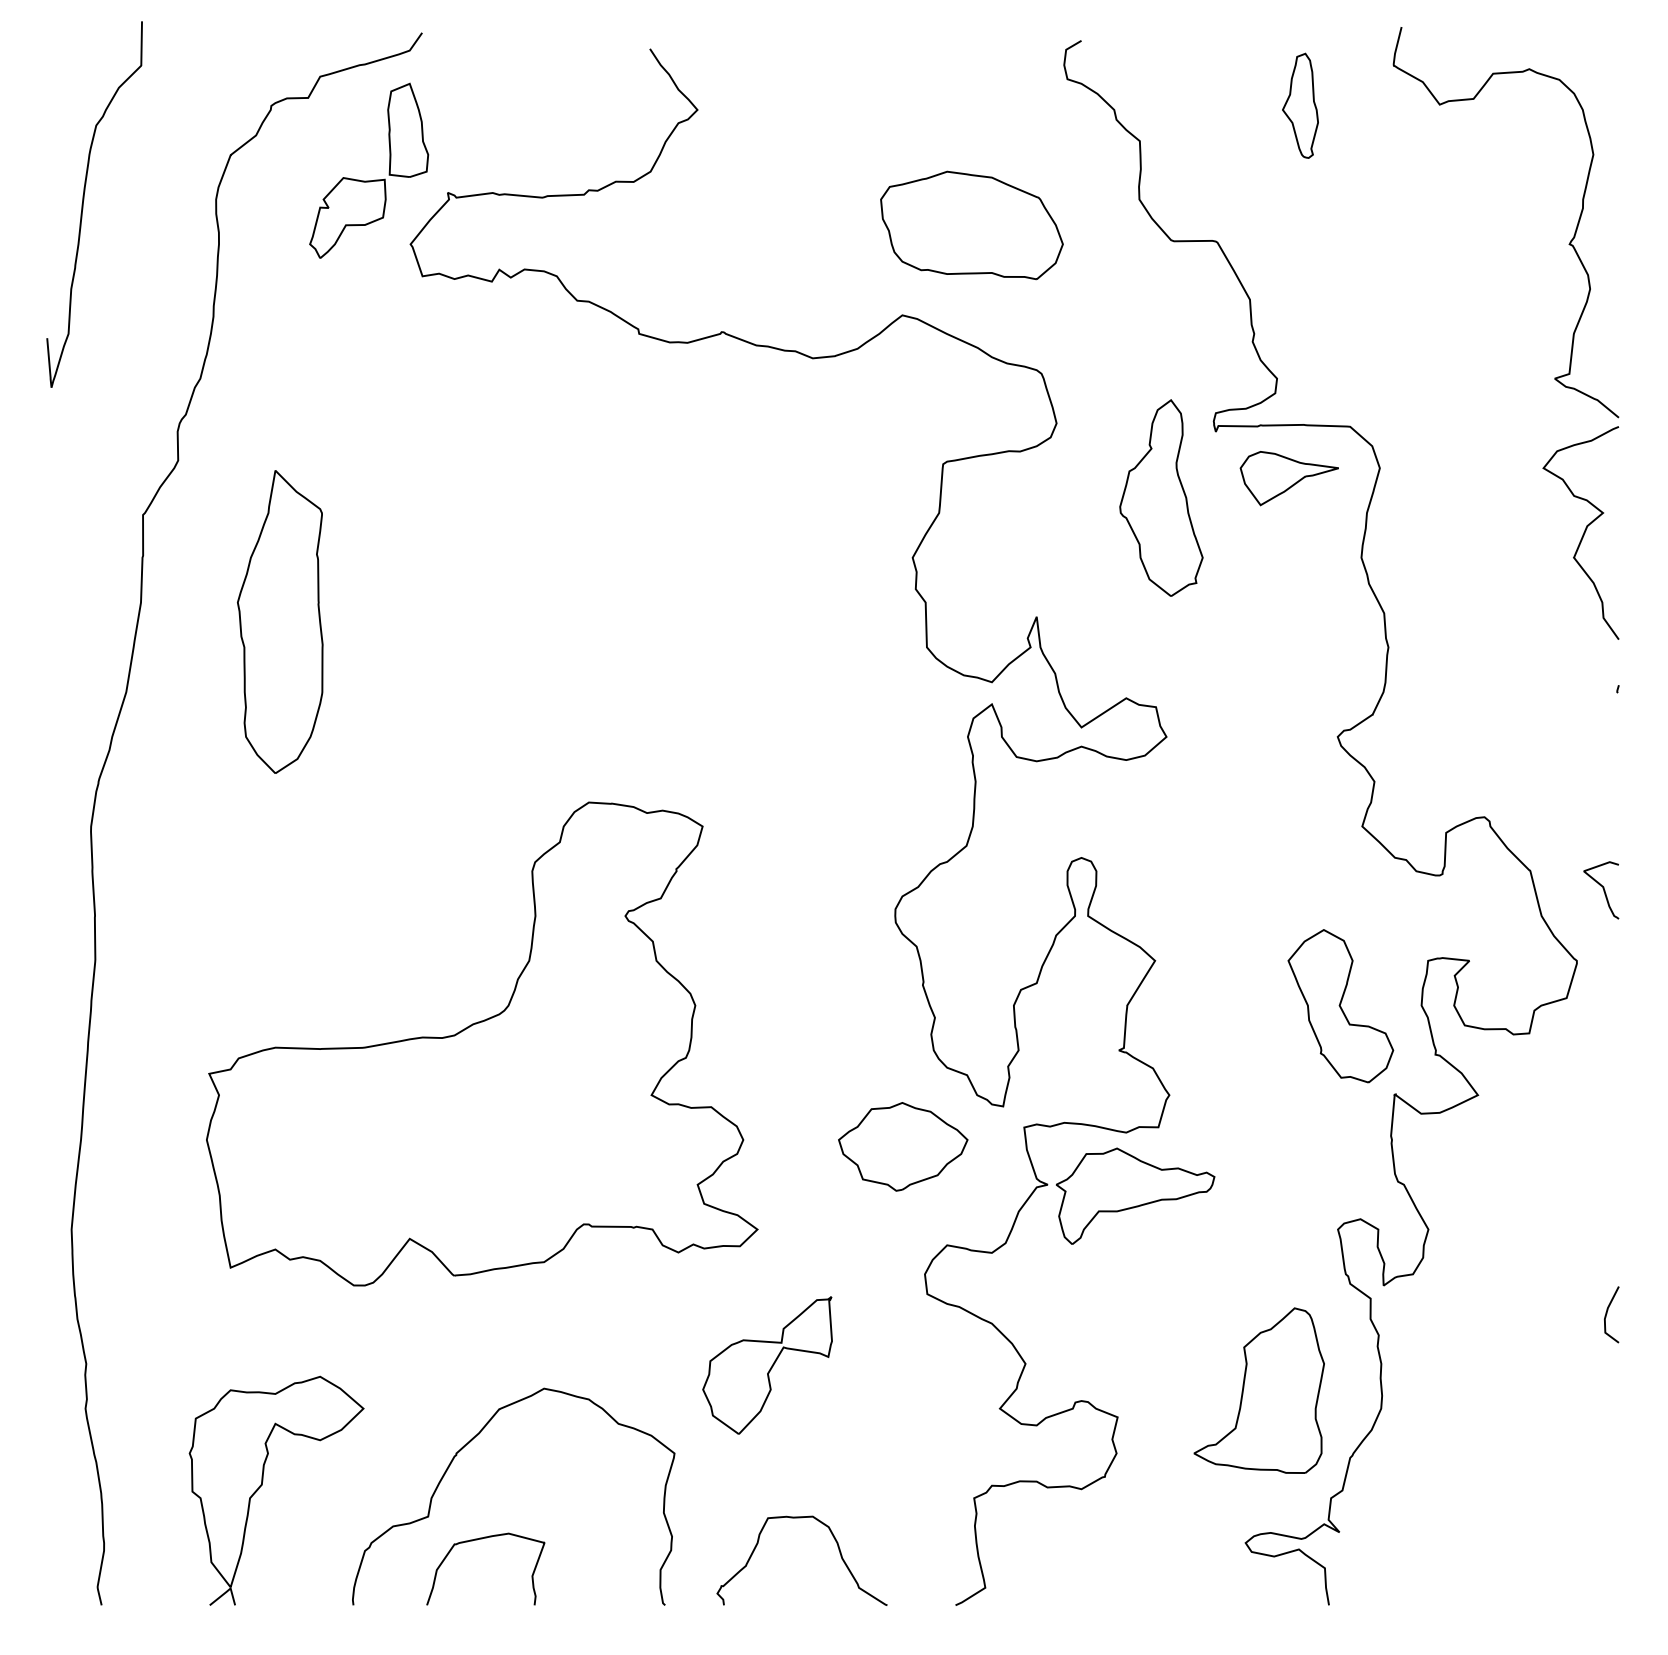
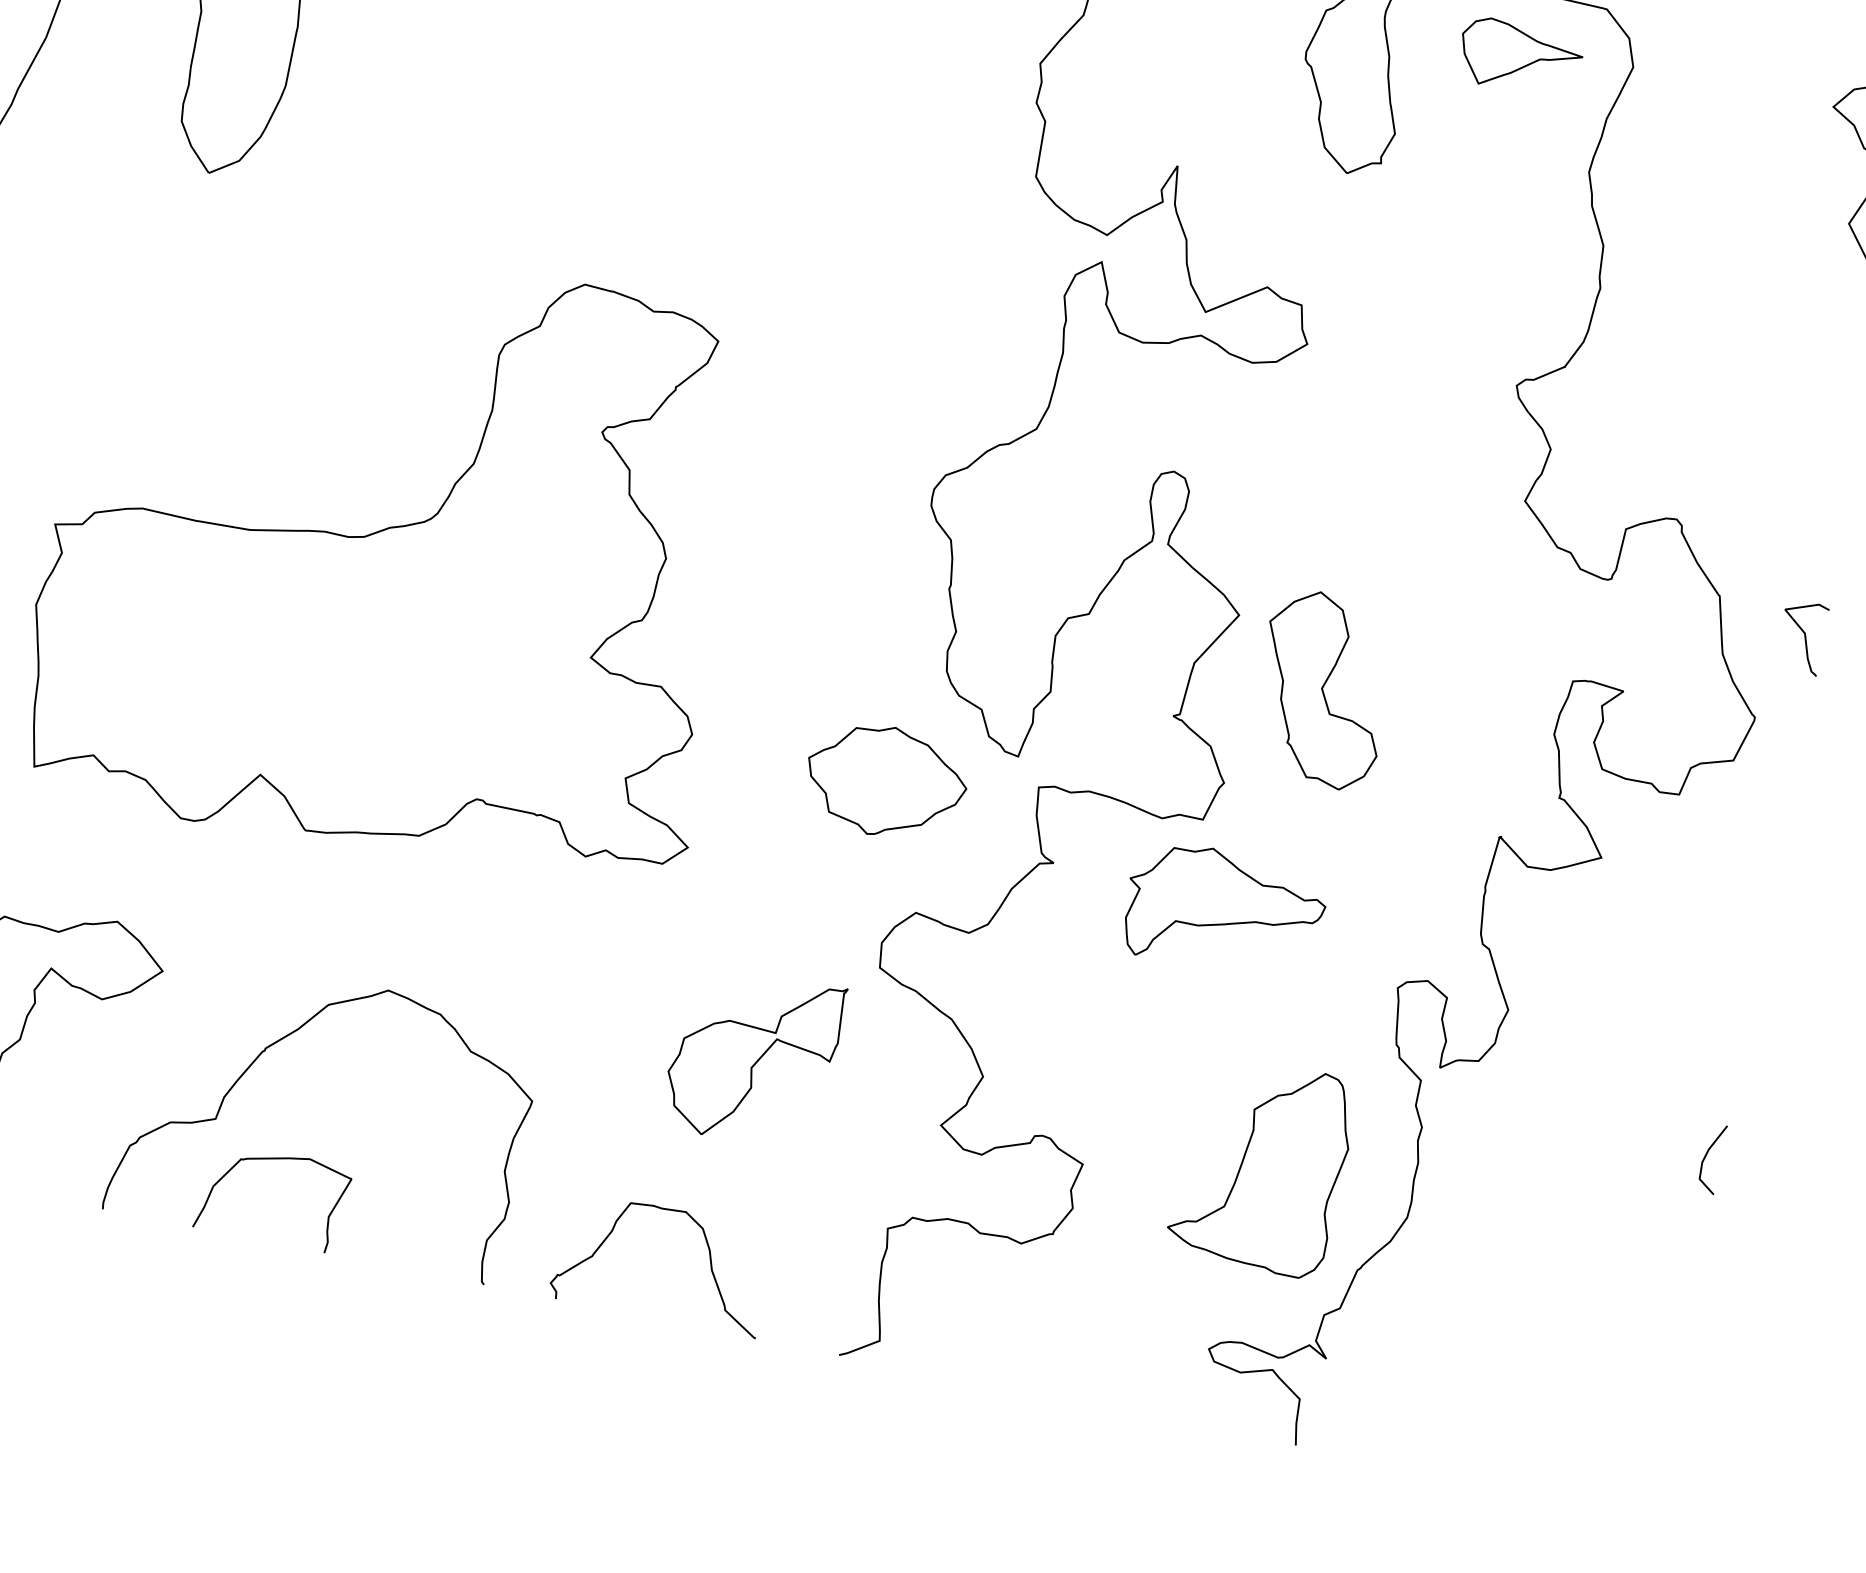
part: (1340, 1006) -> (1322, 689), moved
part: (1135, 1195) -> (1224, 910), moved
part: (767, 1365) -> (753, 1057), moved

